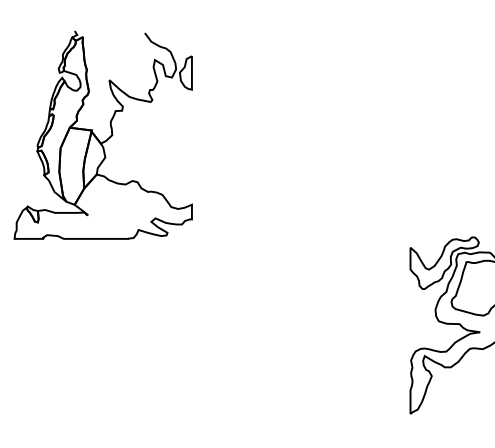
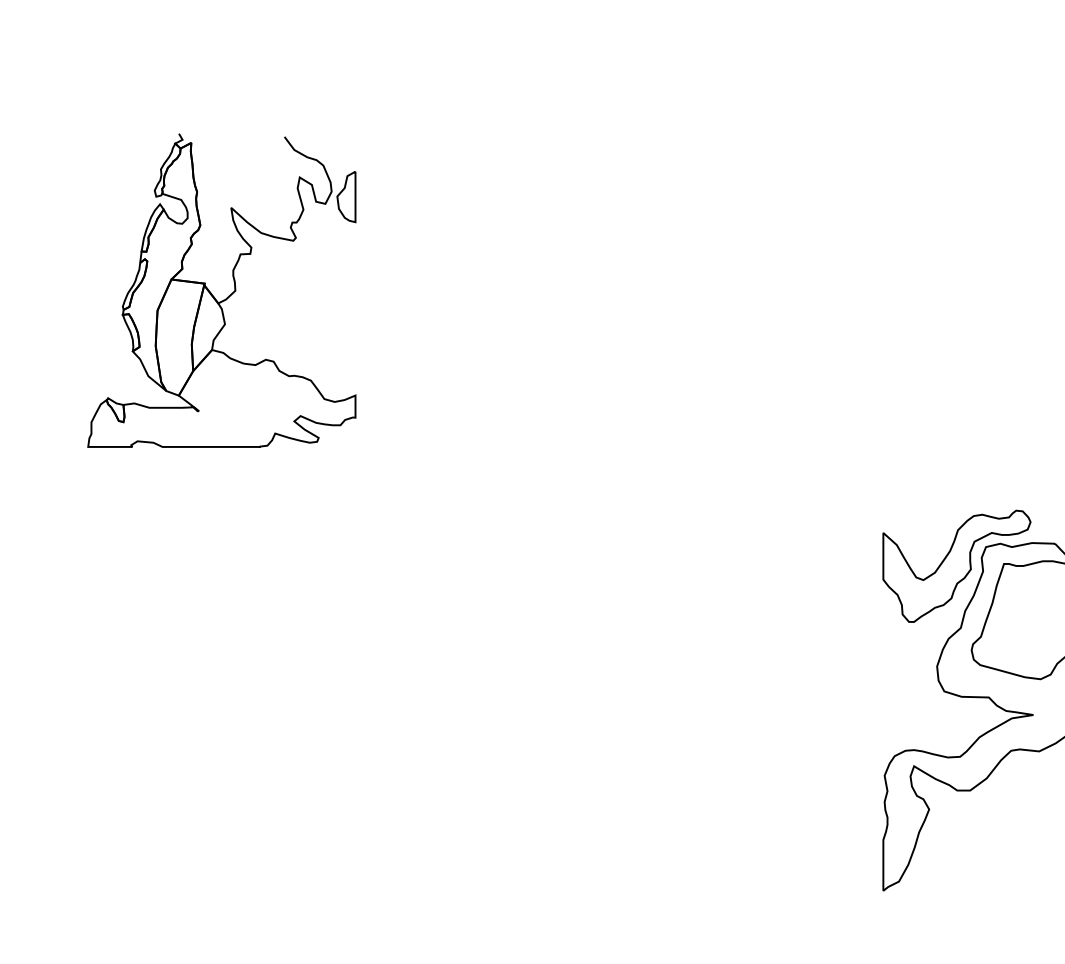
part: (102, 134) -> (220, 289), size x0.7

